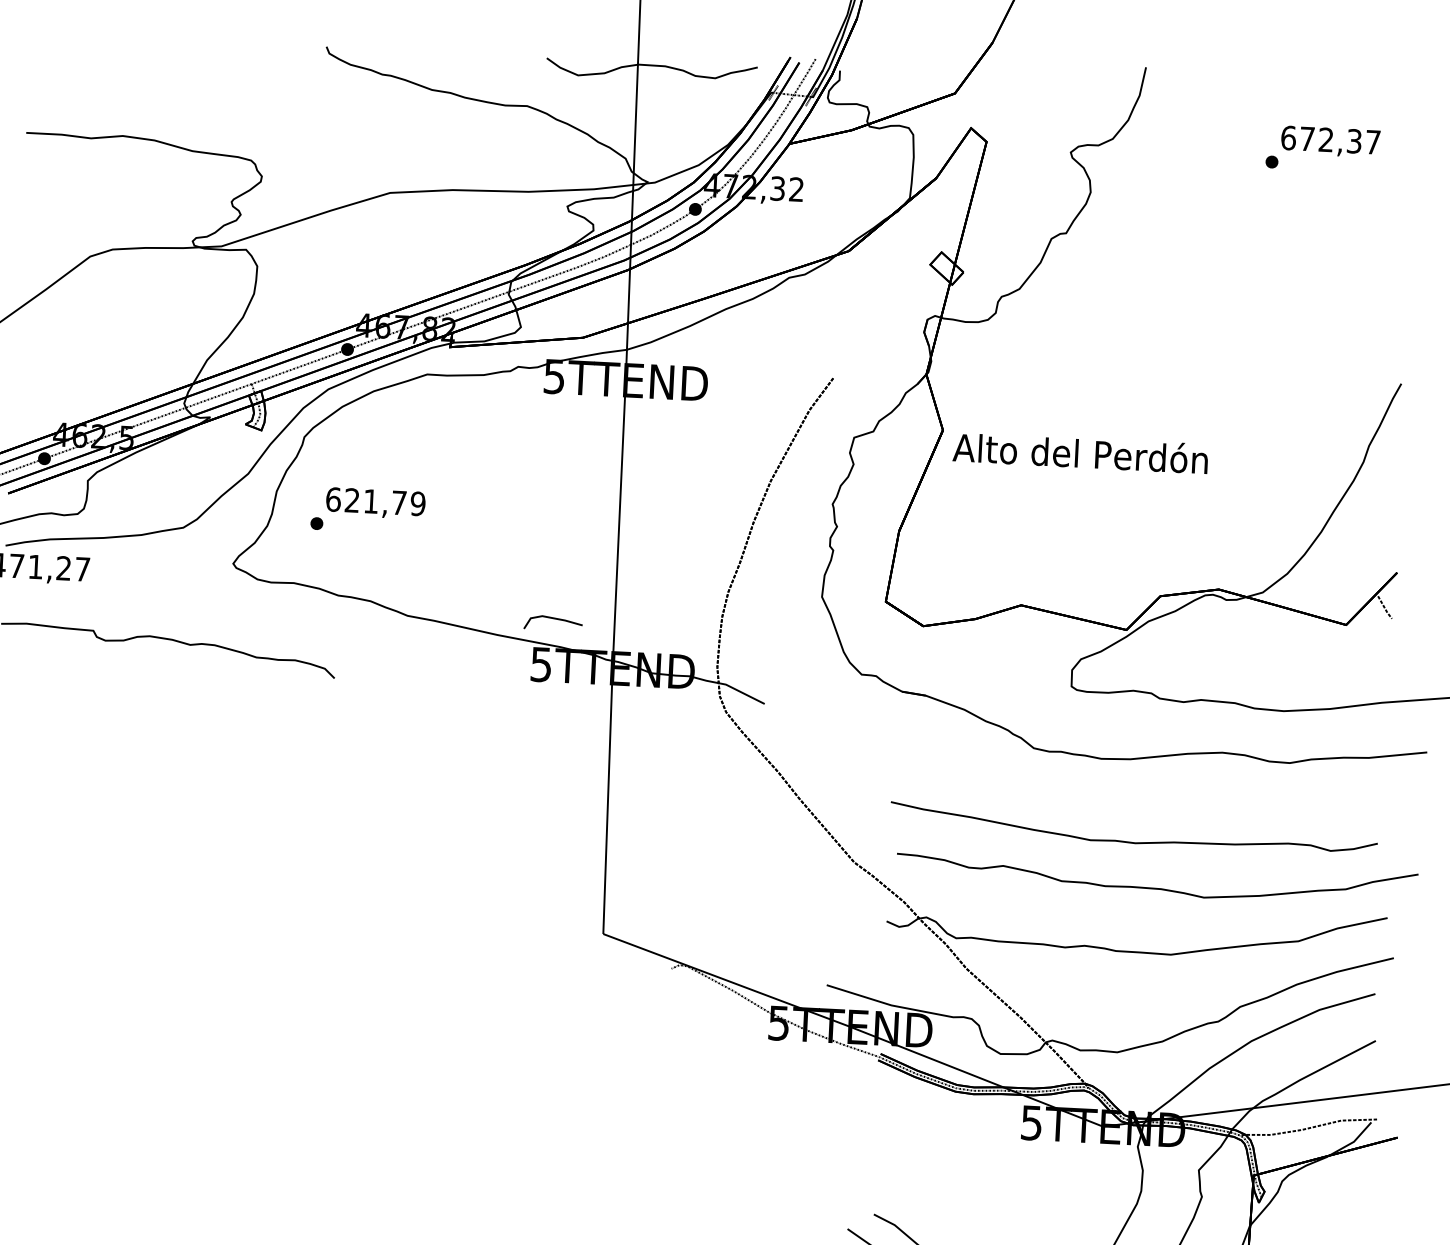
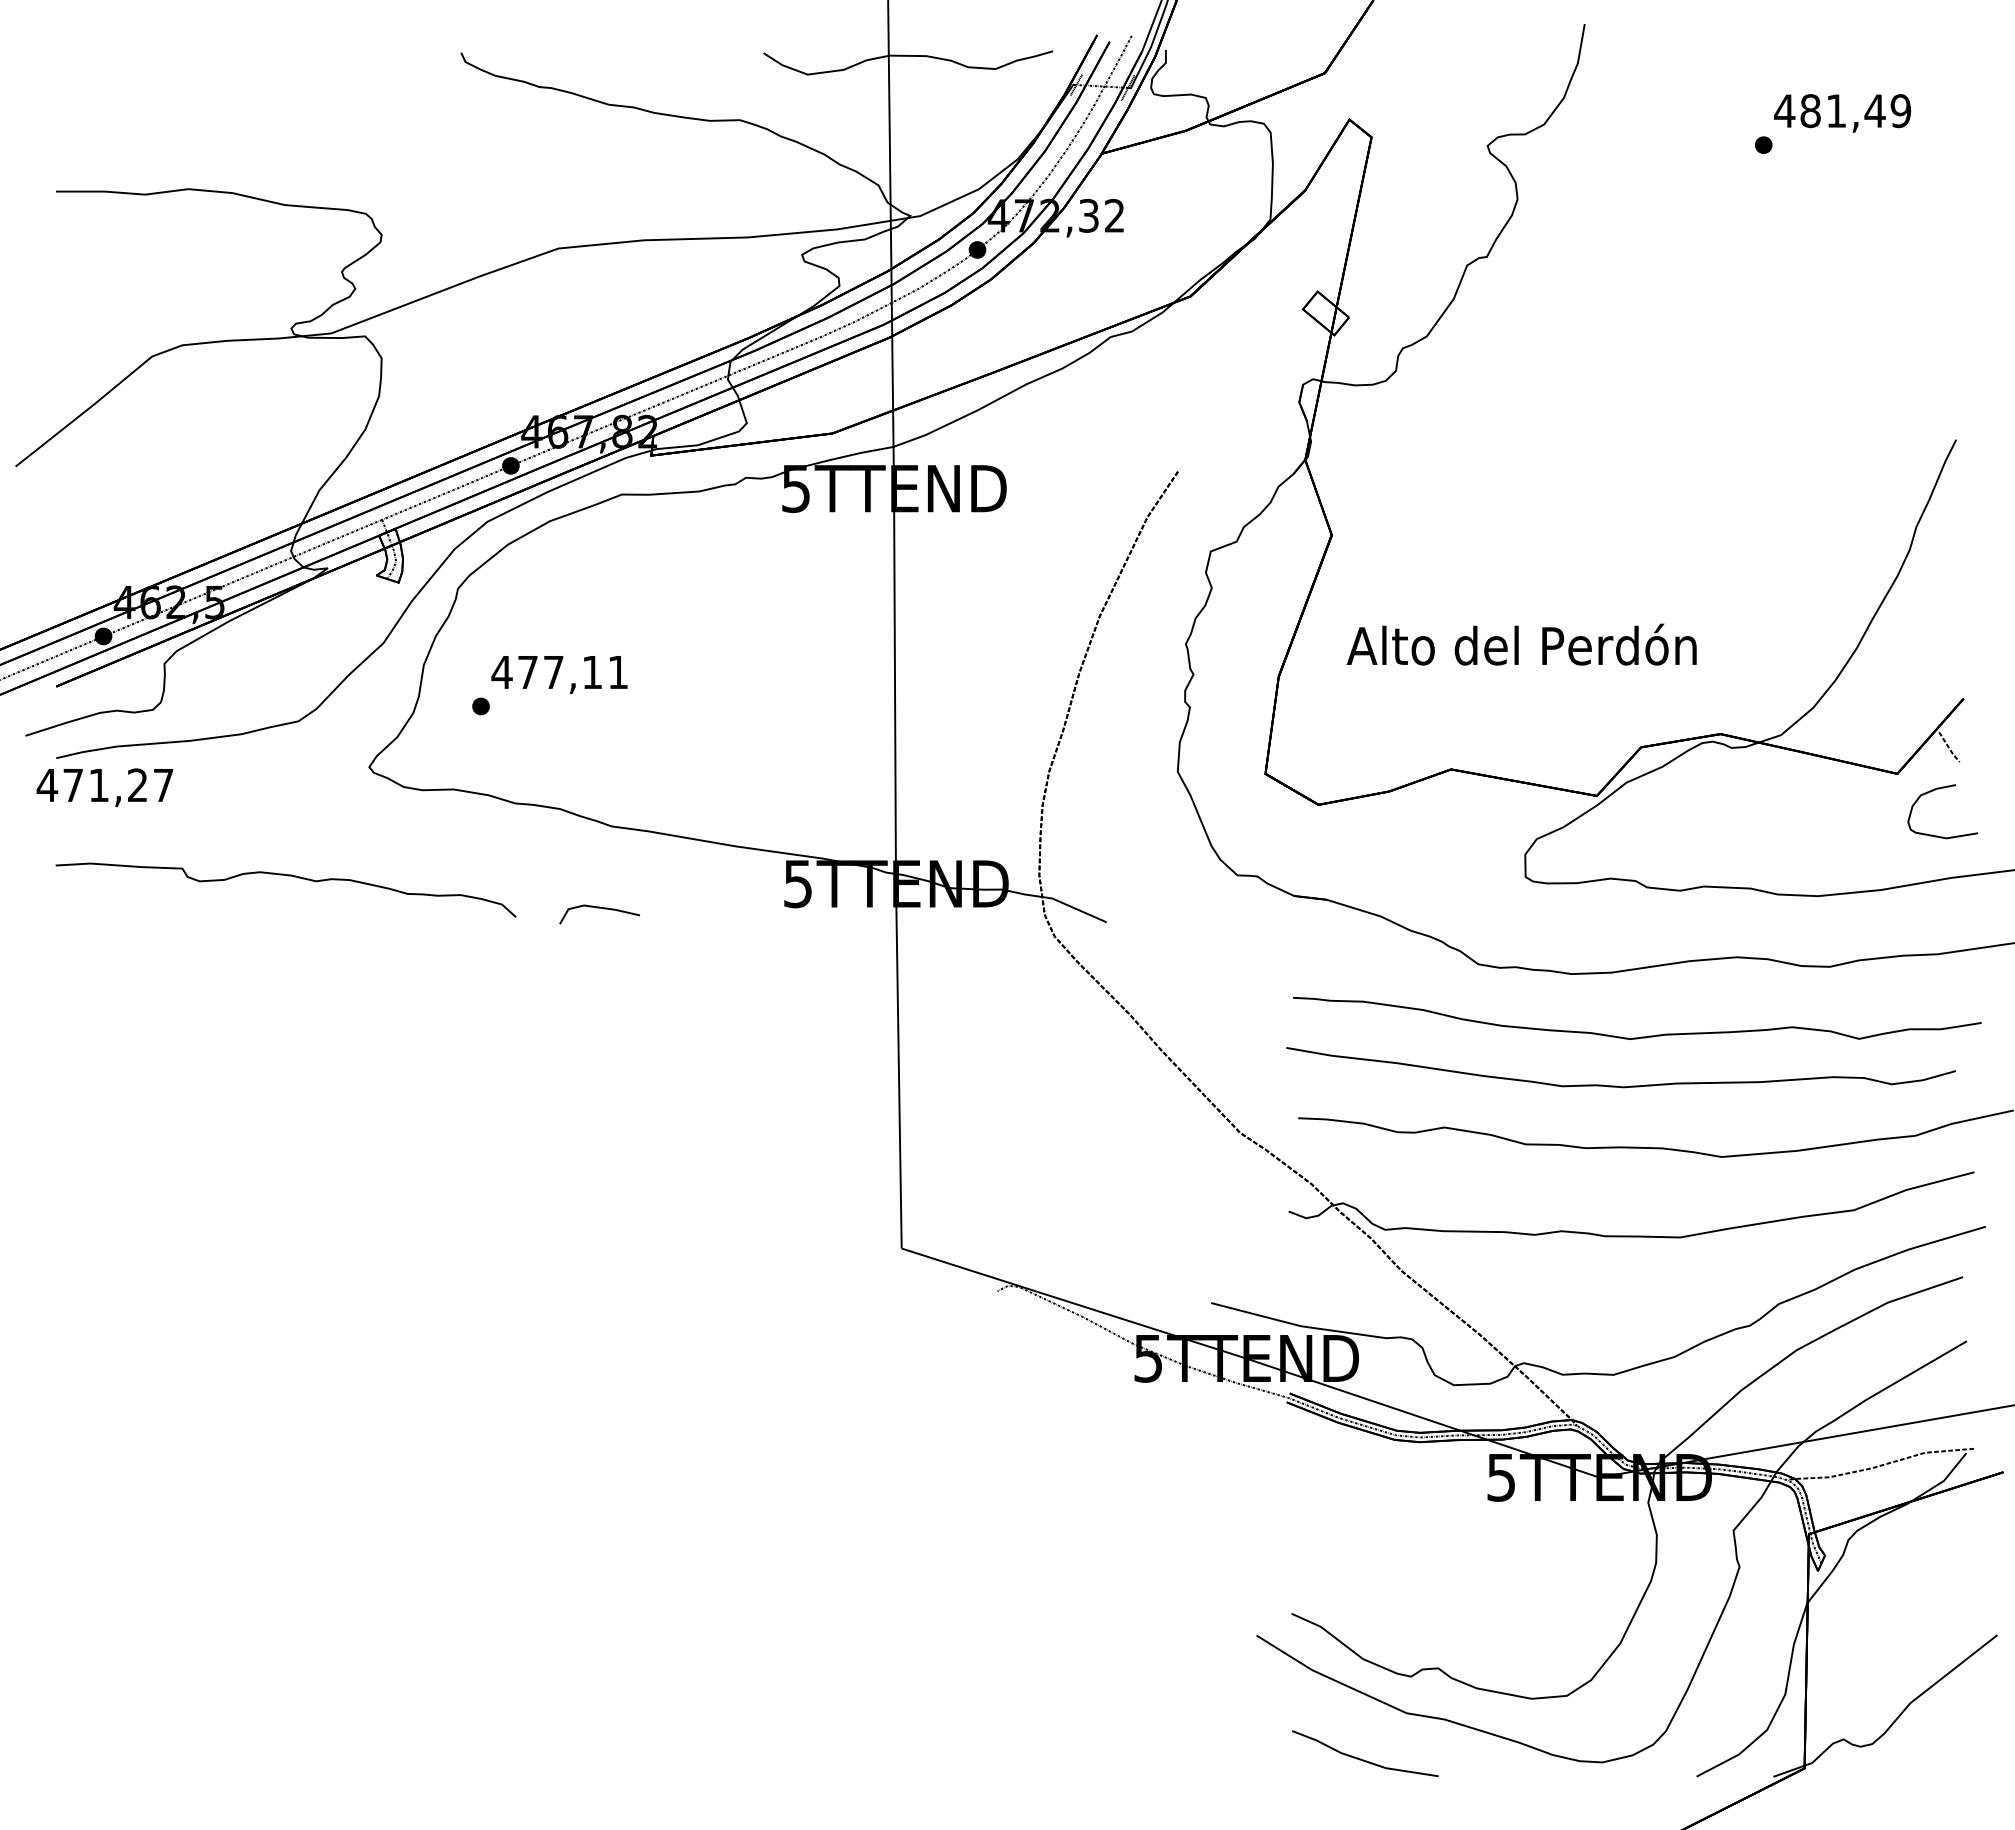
text: (1330, 140) -> (1842, 111), 672,37 -> 481,49
text: (1080, 452) -> (1521, 644), moved
text: (375, 501) -> (559, 672), 621,79 -> 477,11
line: (553, 618) -> (599, 908), moved
curve: (1371, 639) -> (1933, 791), added
part: (1150, 806) -> (1641, 1036), added

